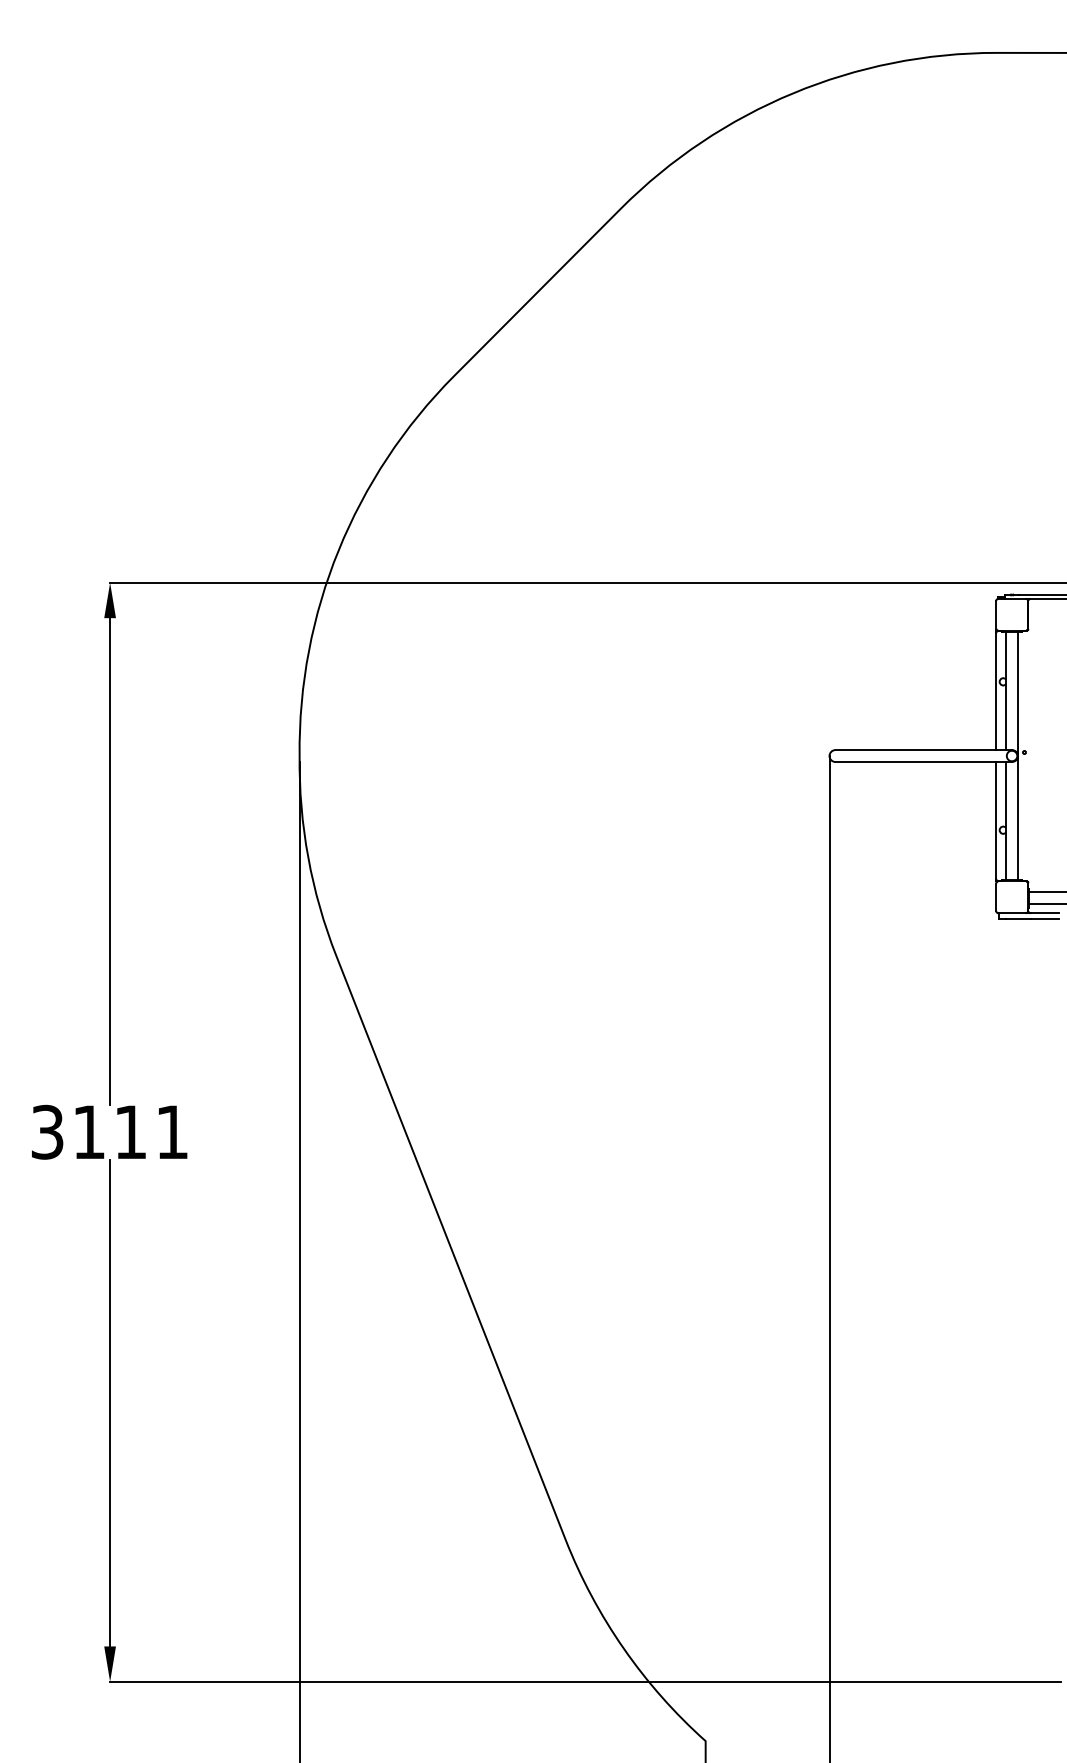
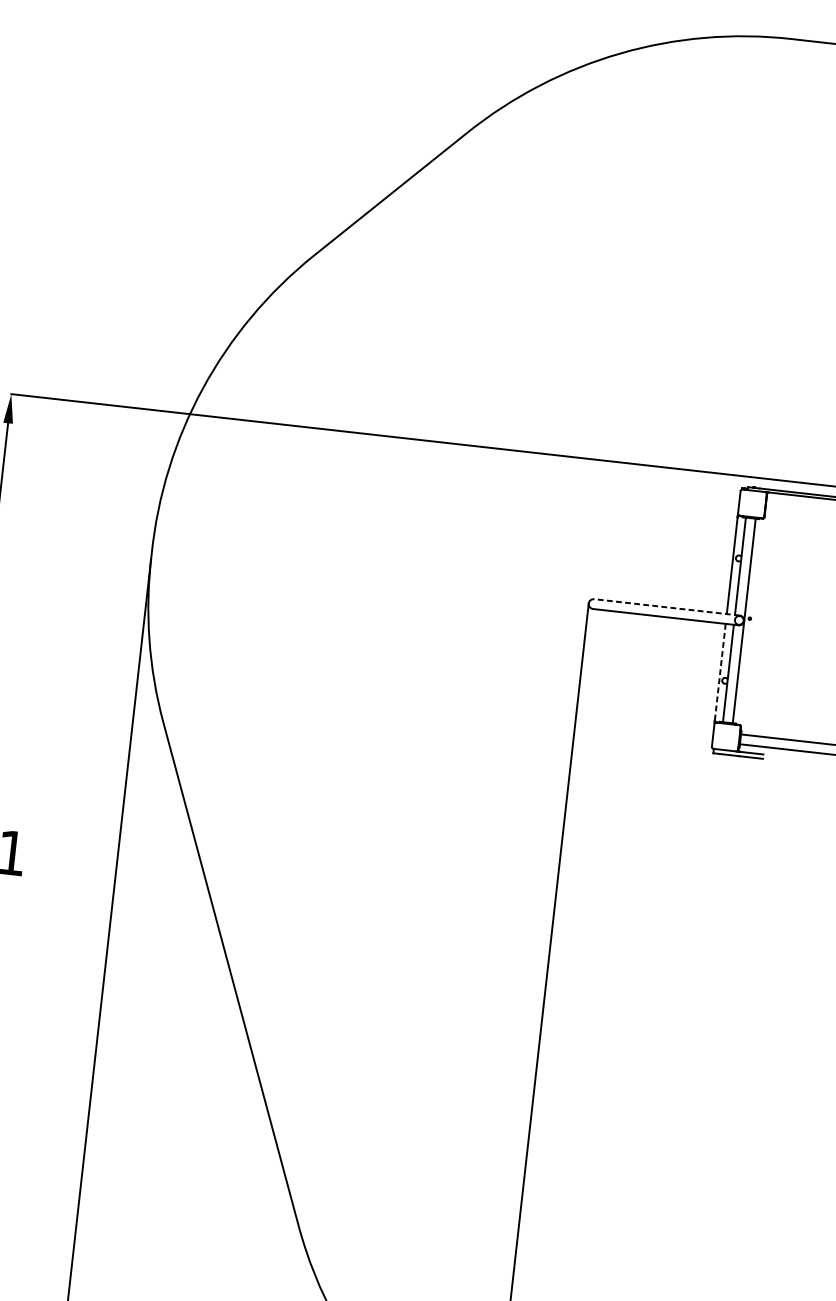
line: (923, 750) -> (666, 607), solid -> dashed
line: (996, 820) -> (720, 672), solid -> dashed

